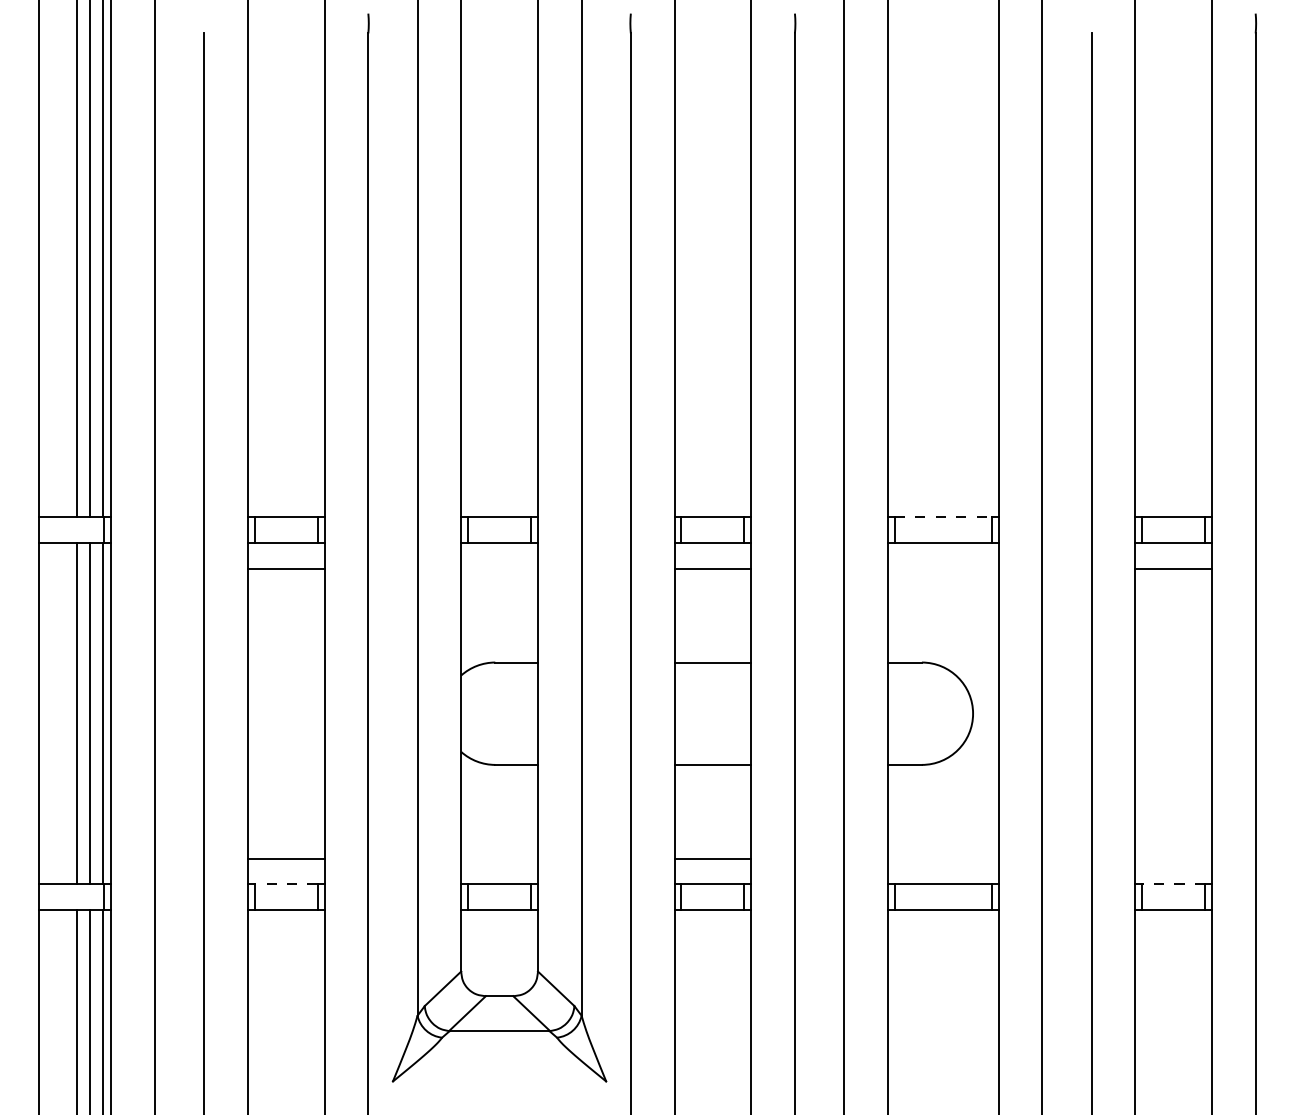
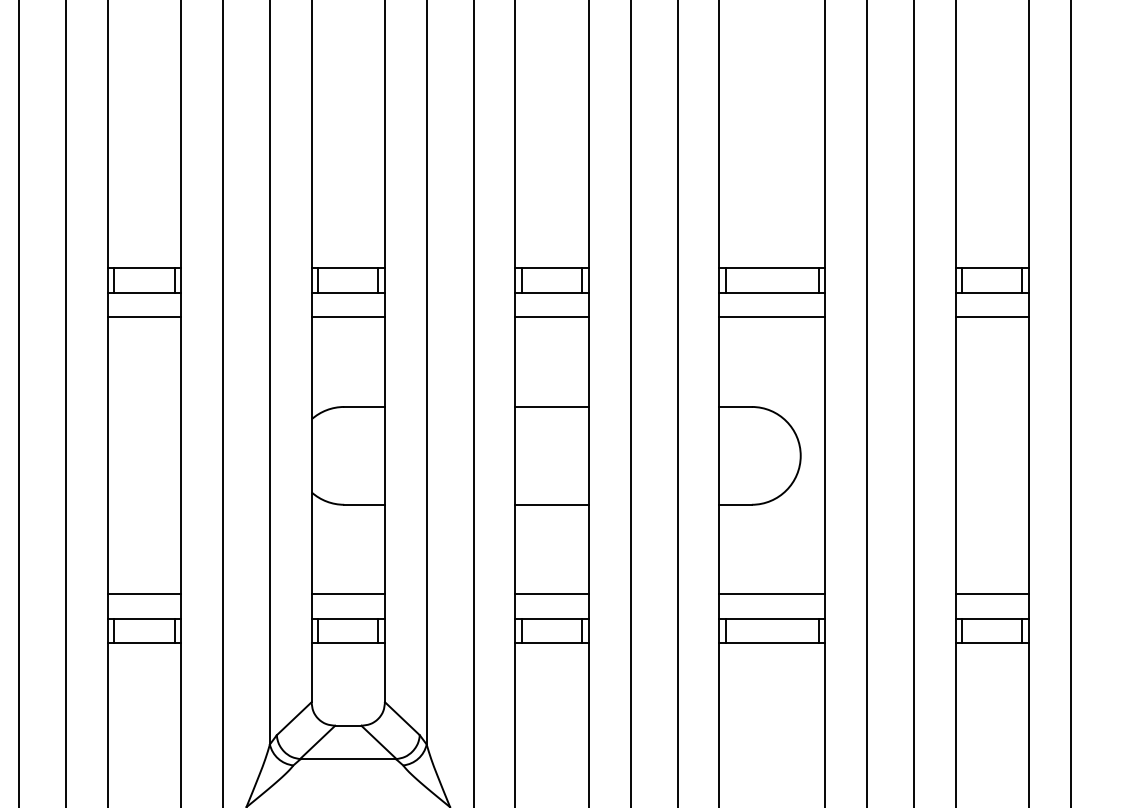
line: (943, 517) -> (772, 268), dashed -> solid
line: (499, 568) -> (348, 317), added
line: (942, 568) -> (771, 317), added
line: (499, 858) -> (348, 594), added
line: (942, 858) -> (771, 594), added
line: (1173, 858) -> (992, 594), added
line: (285, 884) -> (143, 619), dashed -> solid
line: (1173, 884) -> (992, 619), dashed -> solid

